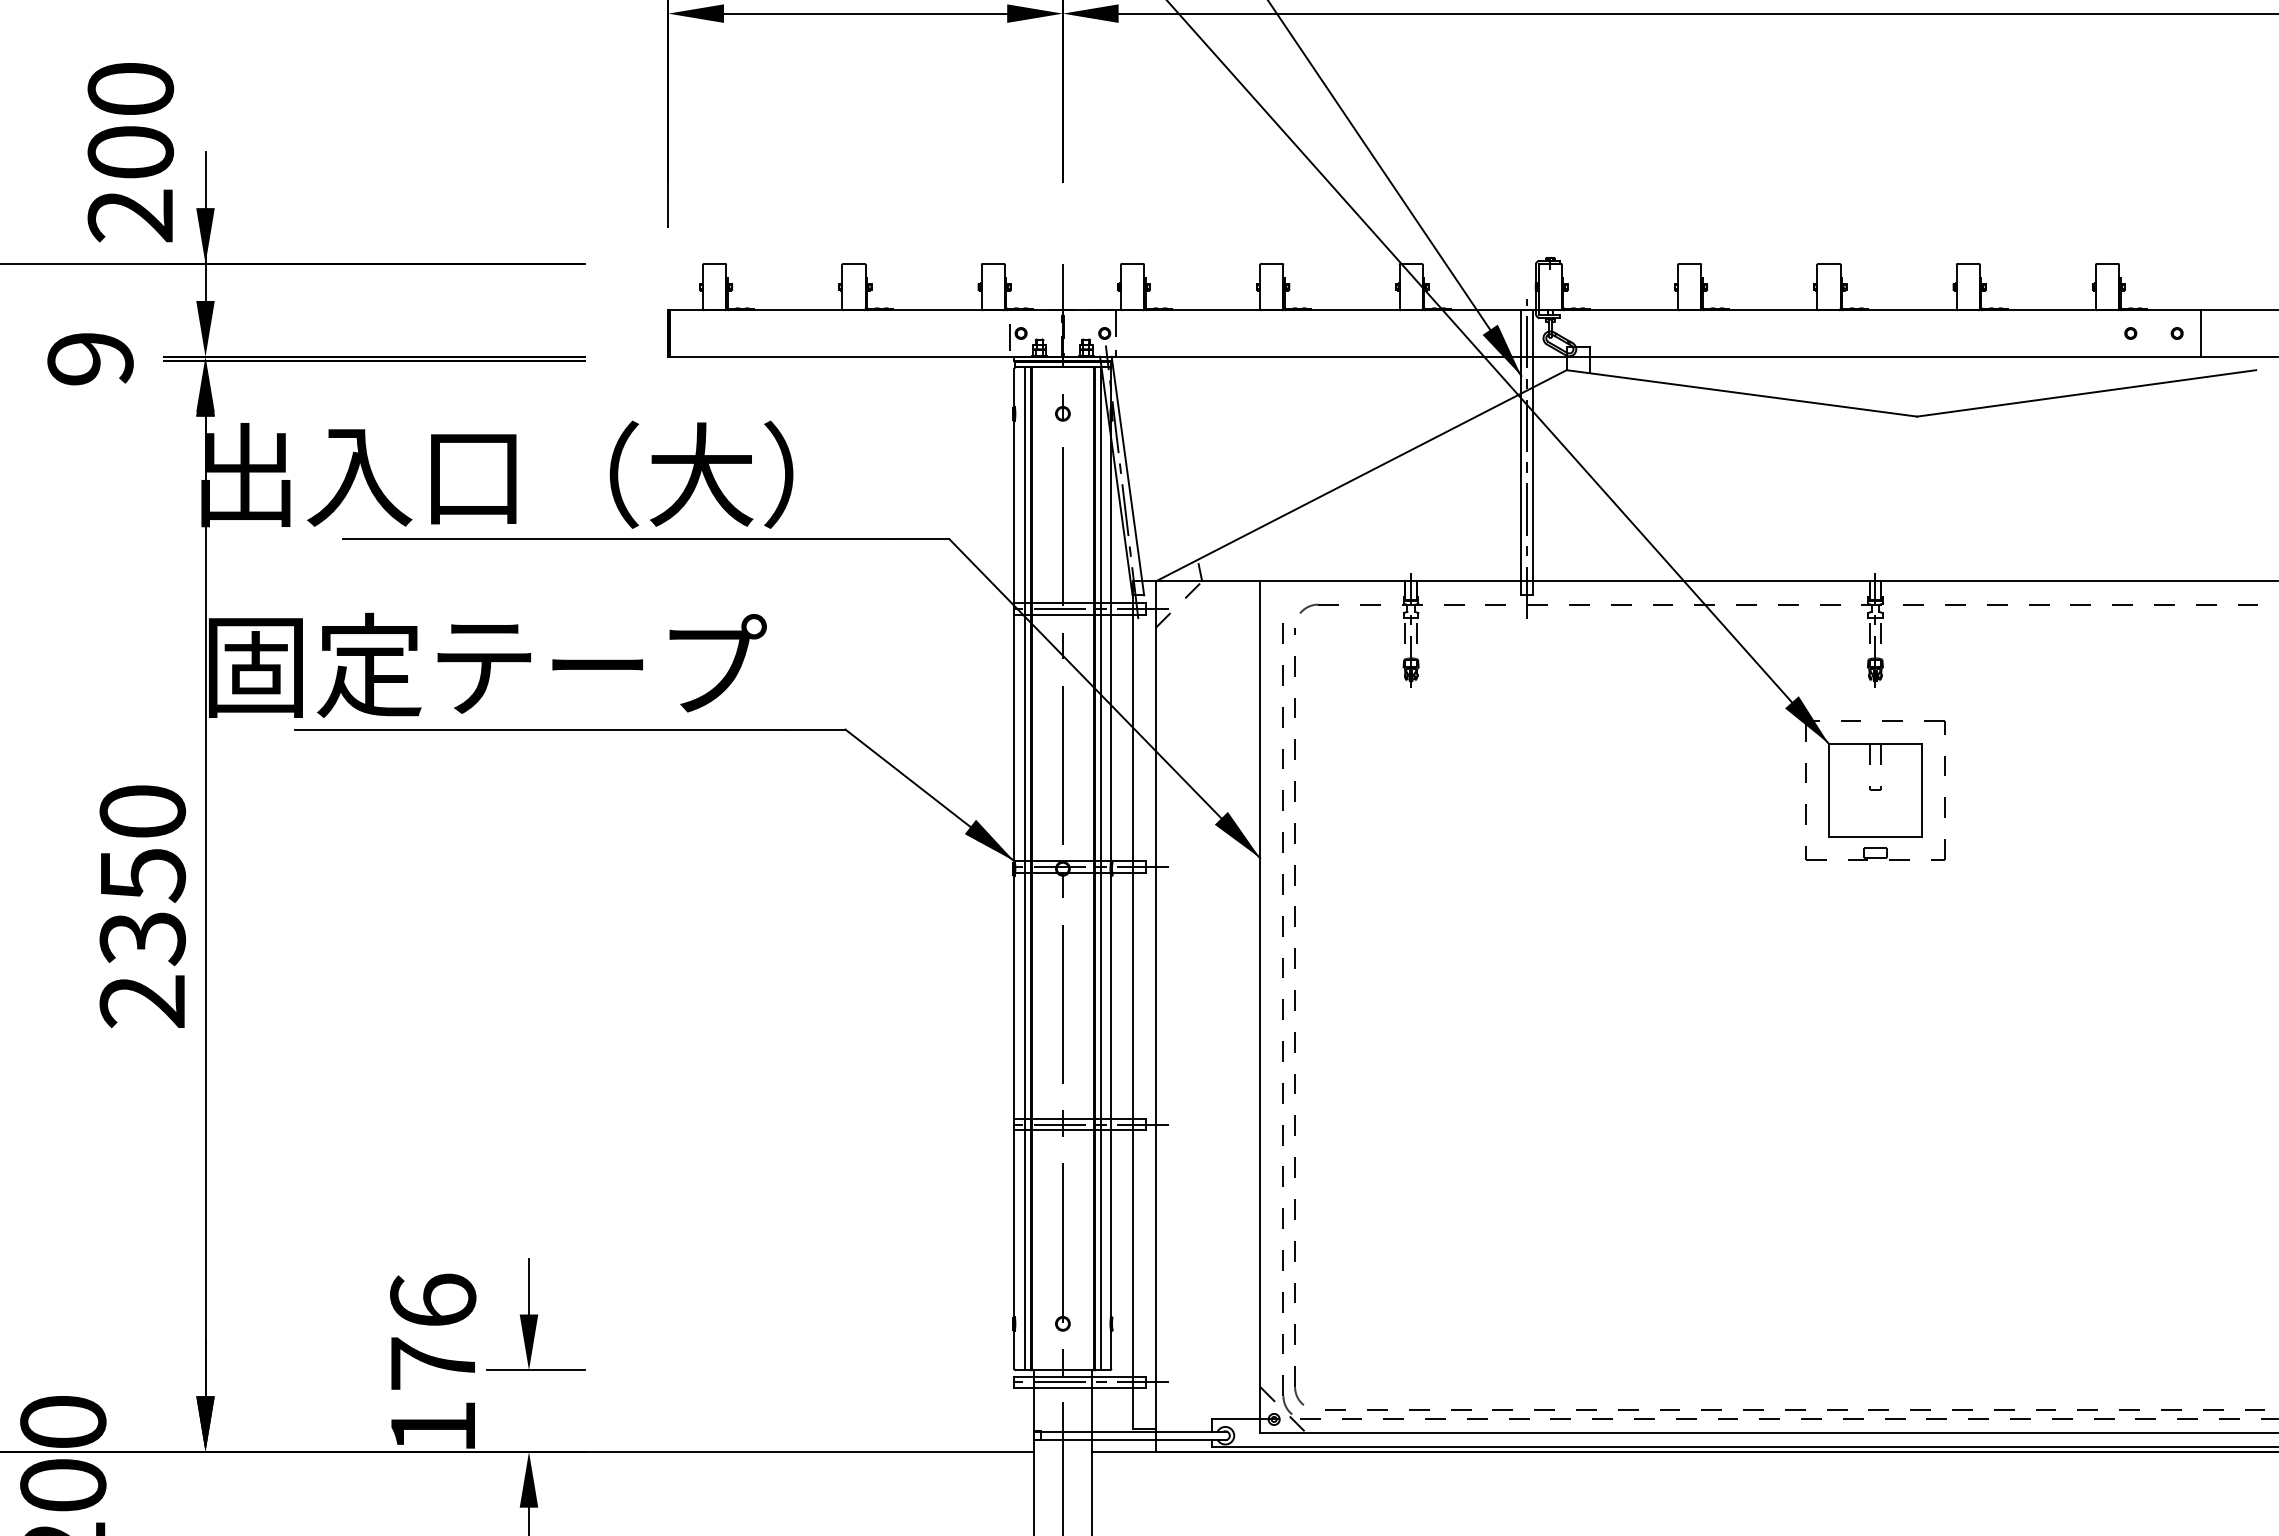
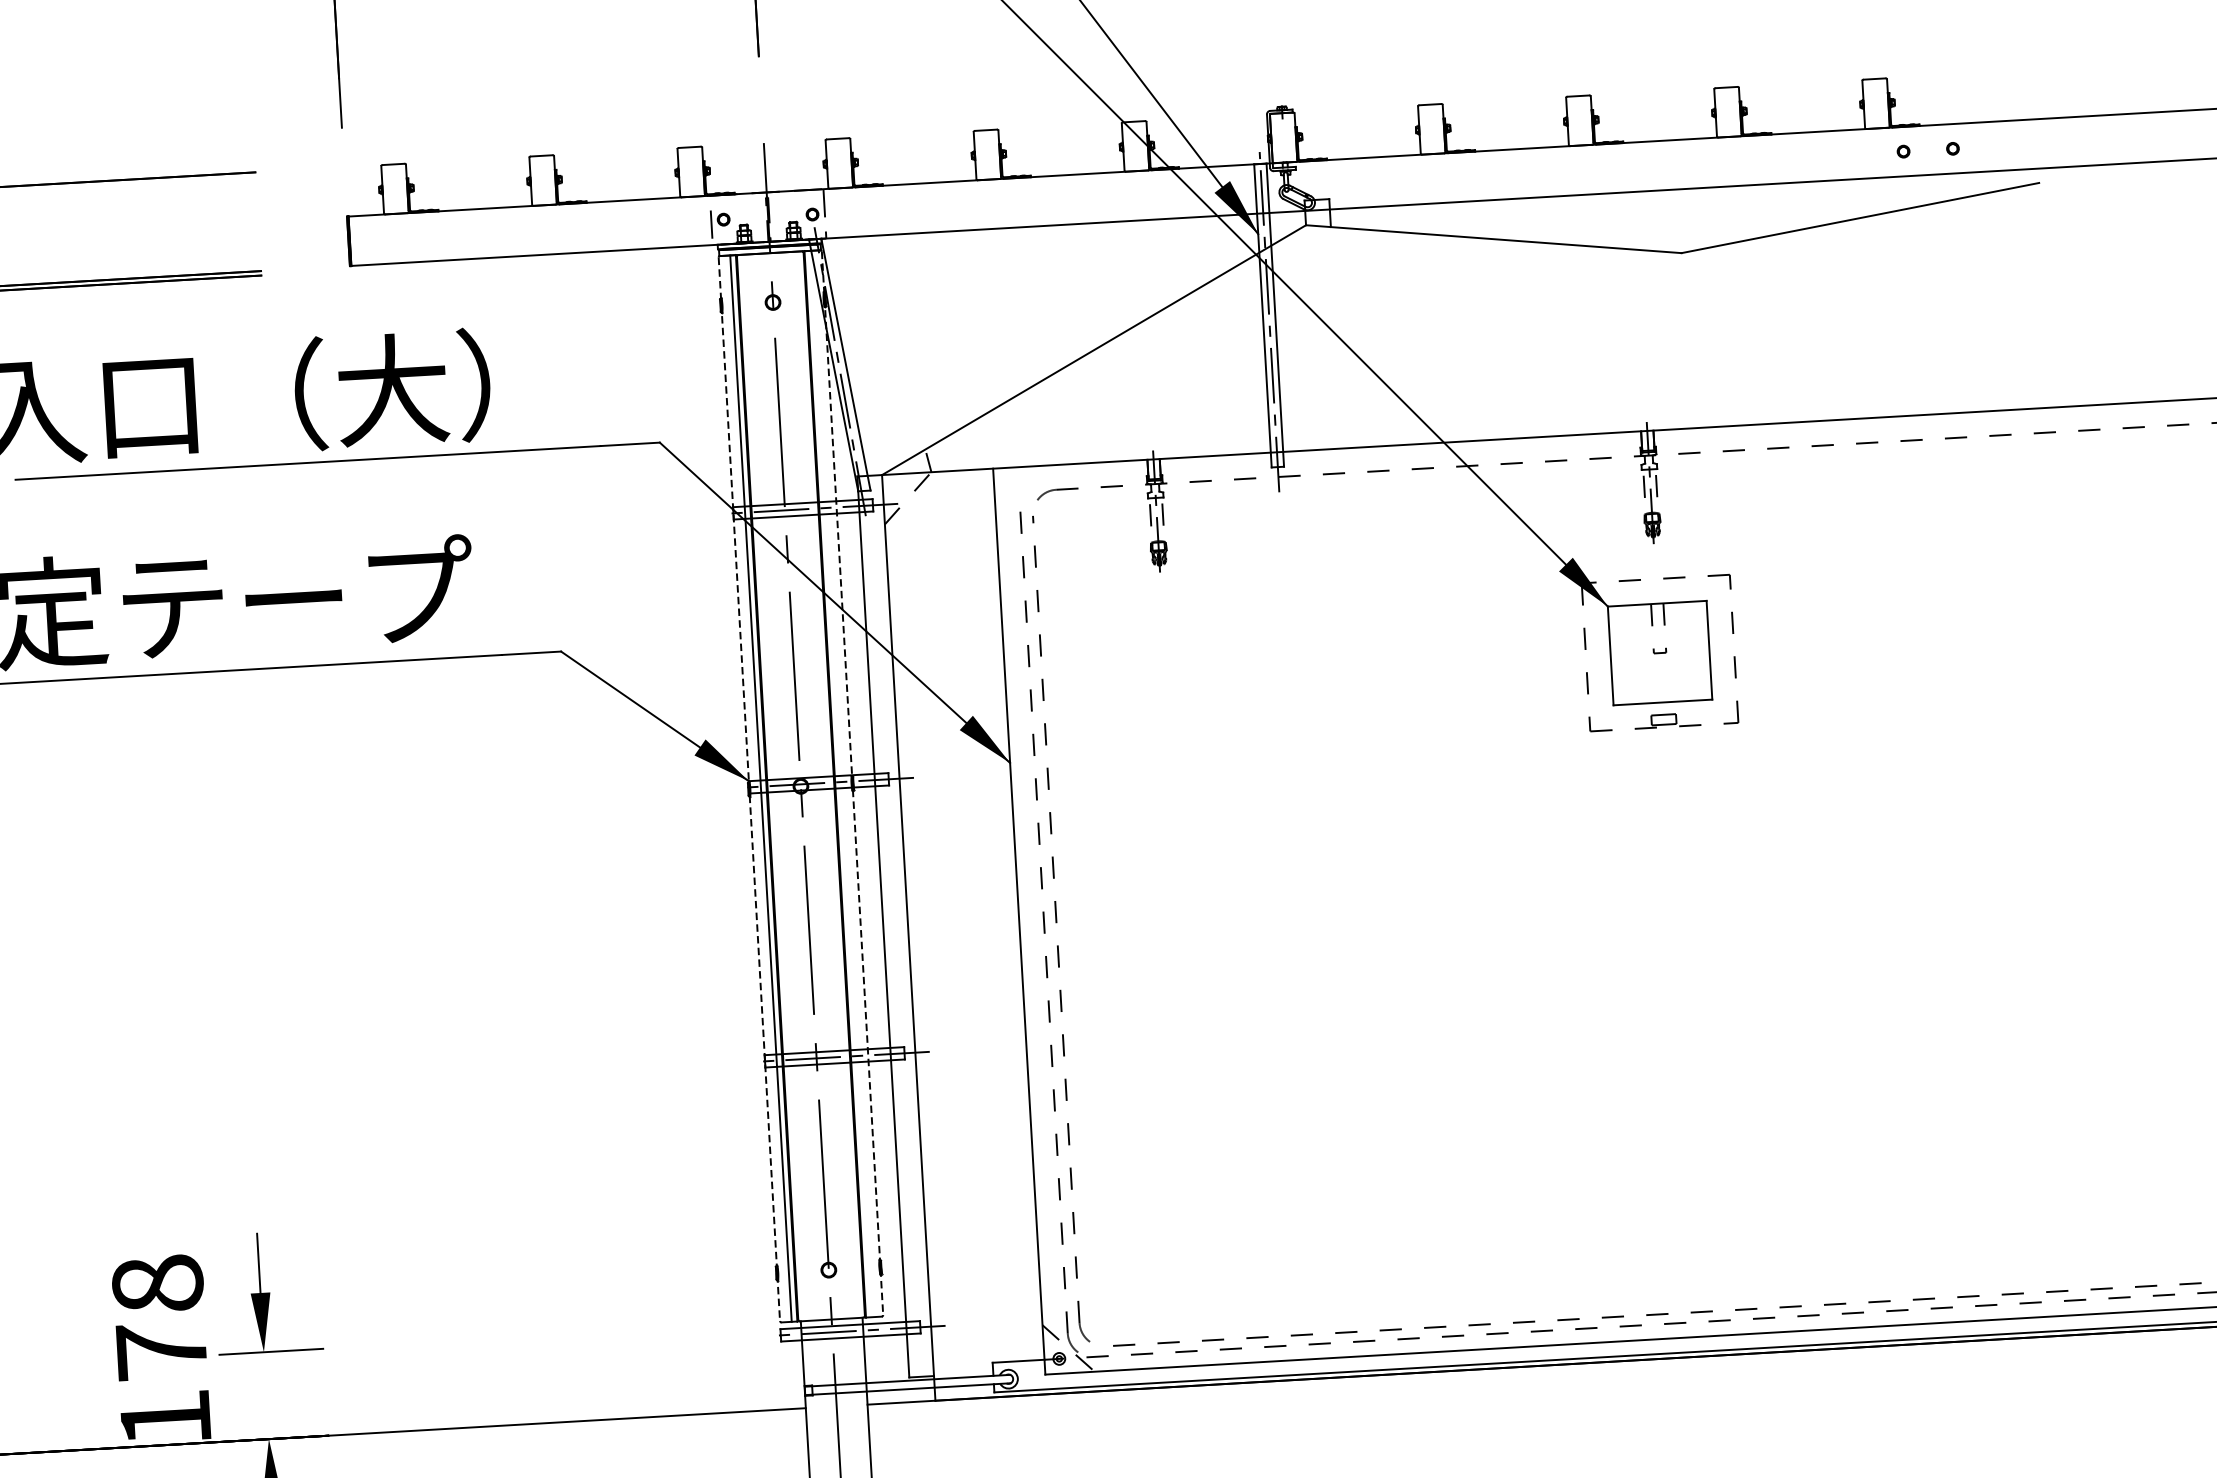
line: (2201, 333) -> (1978, 147), removed
line: (1100, 868) -> (840, 783), removed
line: (1014, 869) -> (749, 790), solid -> dashed
line: (1111, 869) -> (852, 784), solid -> dashed
text: (433, 1299) -> (158, 1282), 176 -> 178

